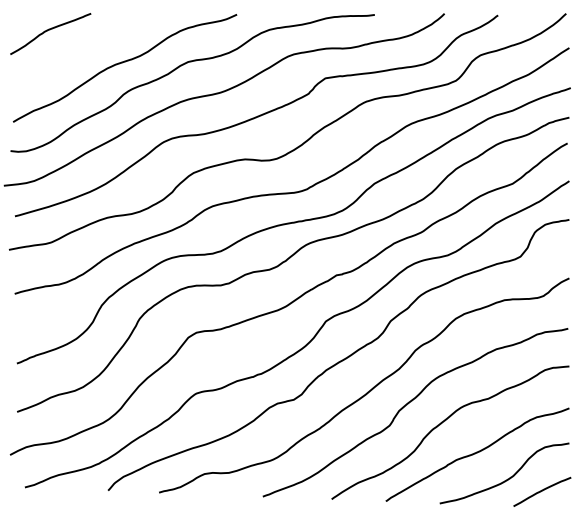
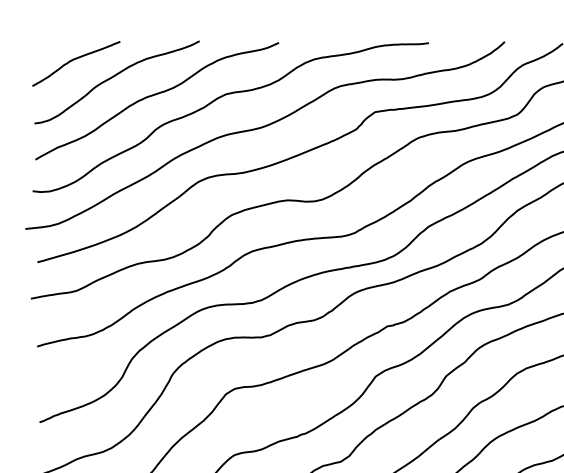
curve: (85, 46) -> (114, 77), added

